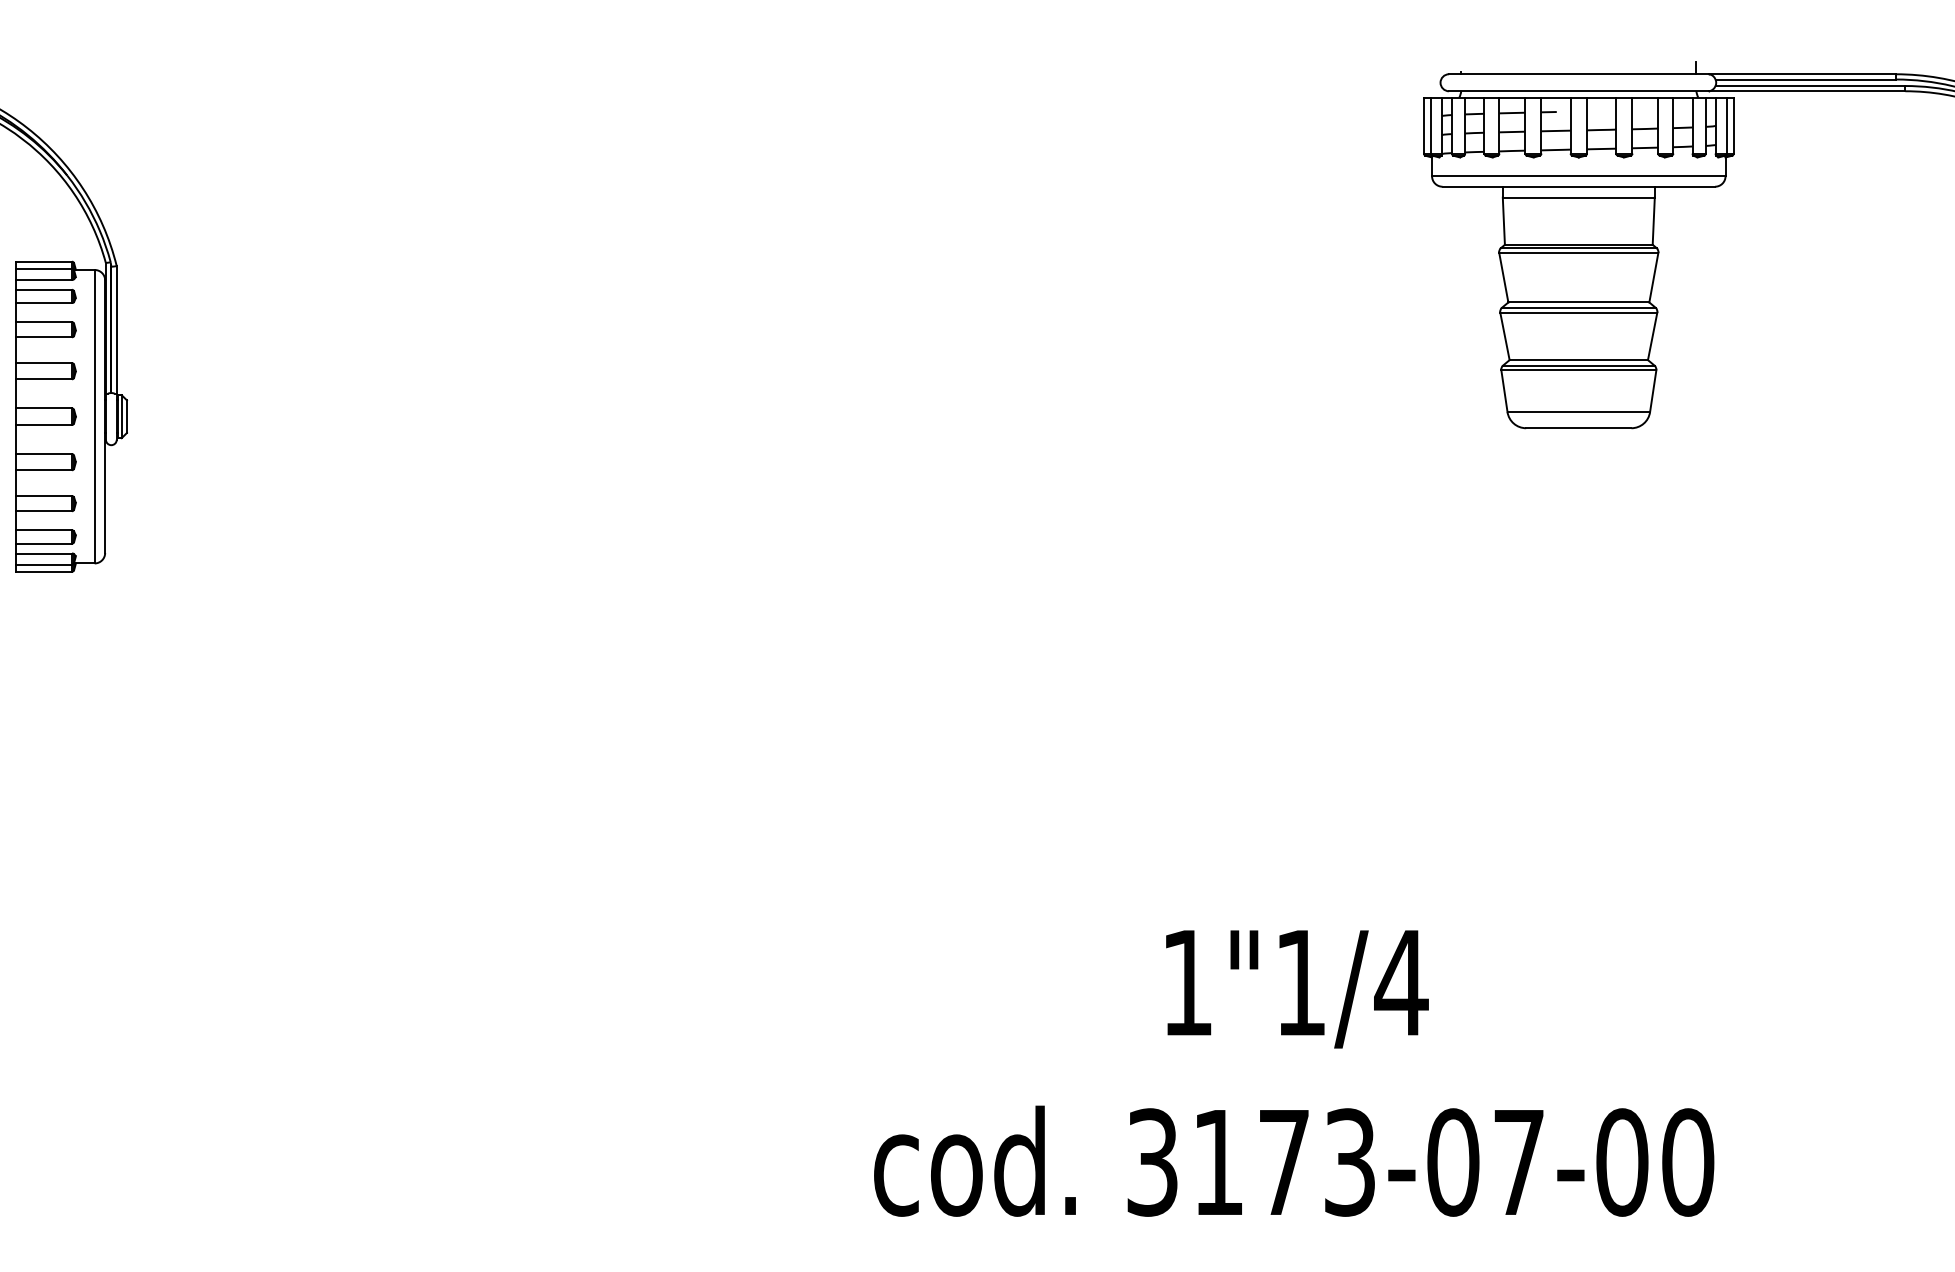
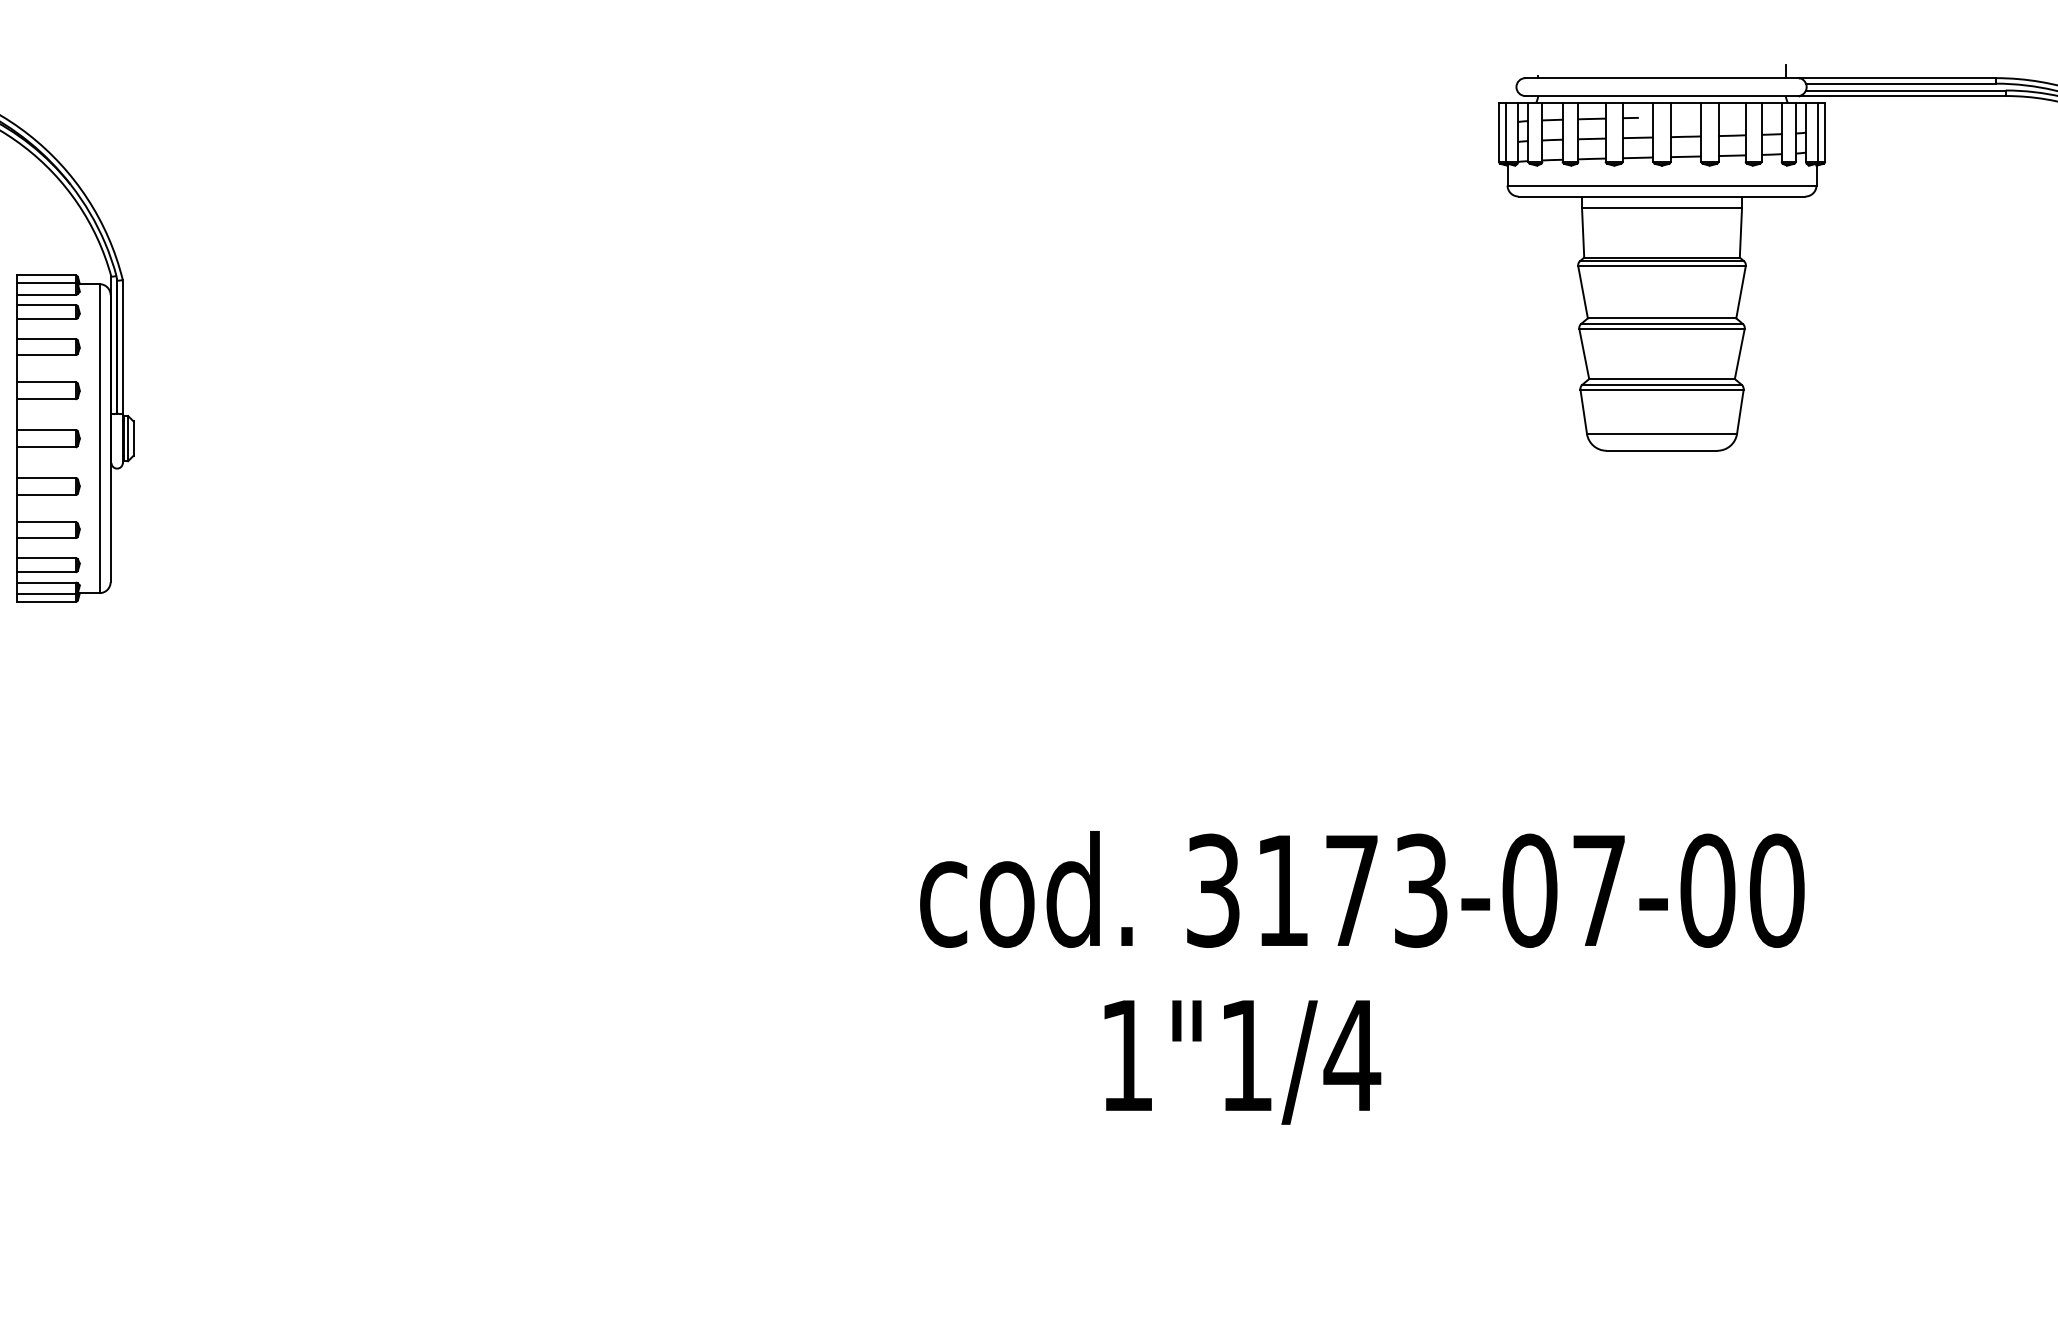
text: (1297, 989) -> (1242, 1062), moved
text: (1294, 1161) -> (1362, 889), moved

